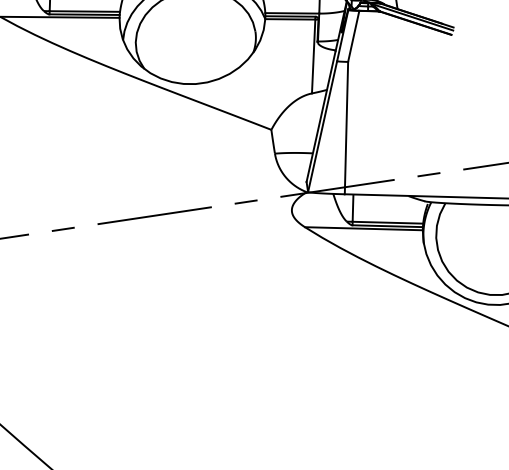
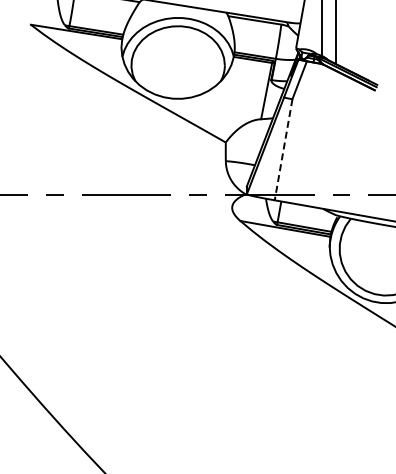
line: (346, 129) -> (283, 150), solid -> dashed

